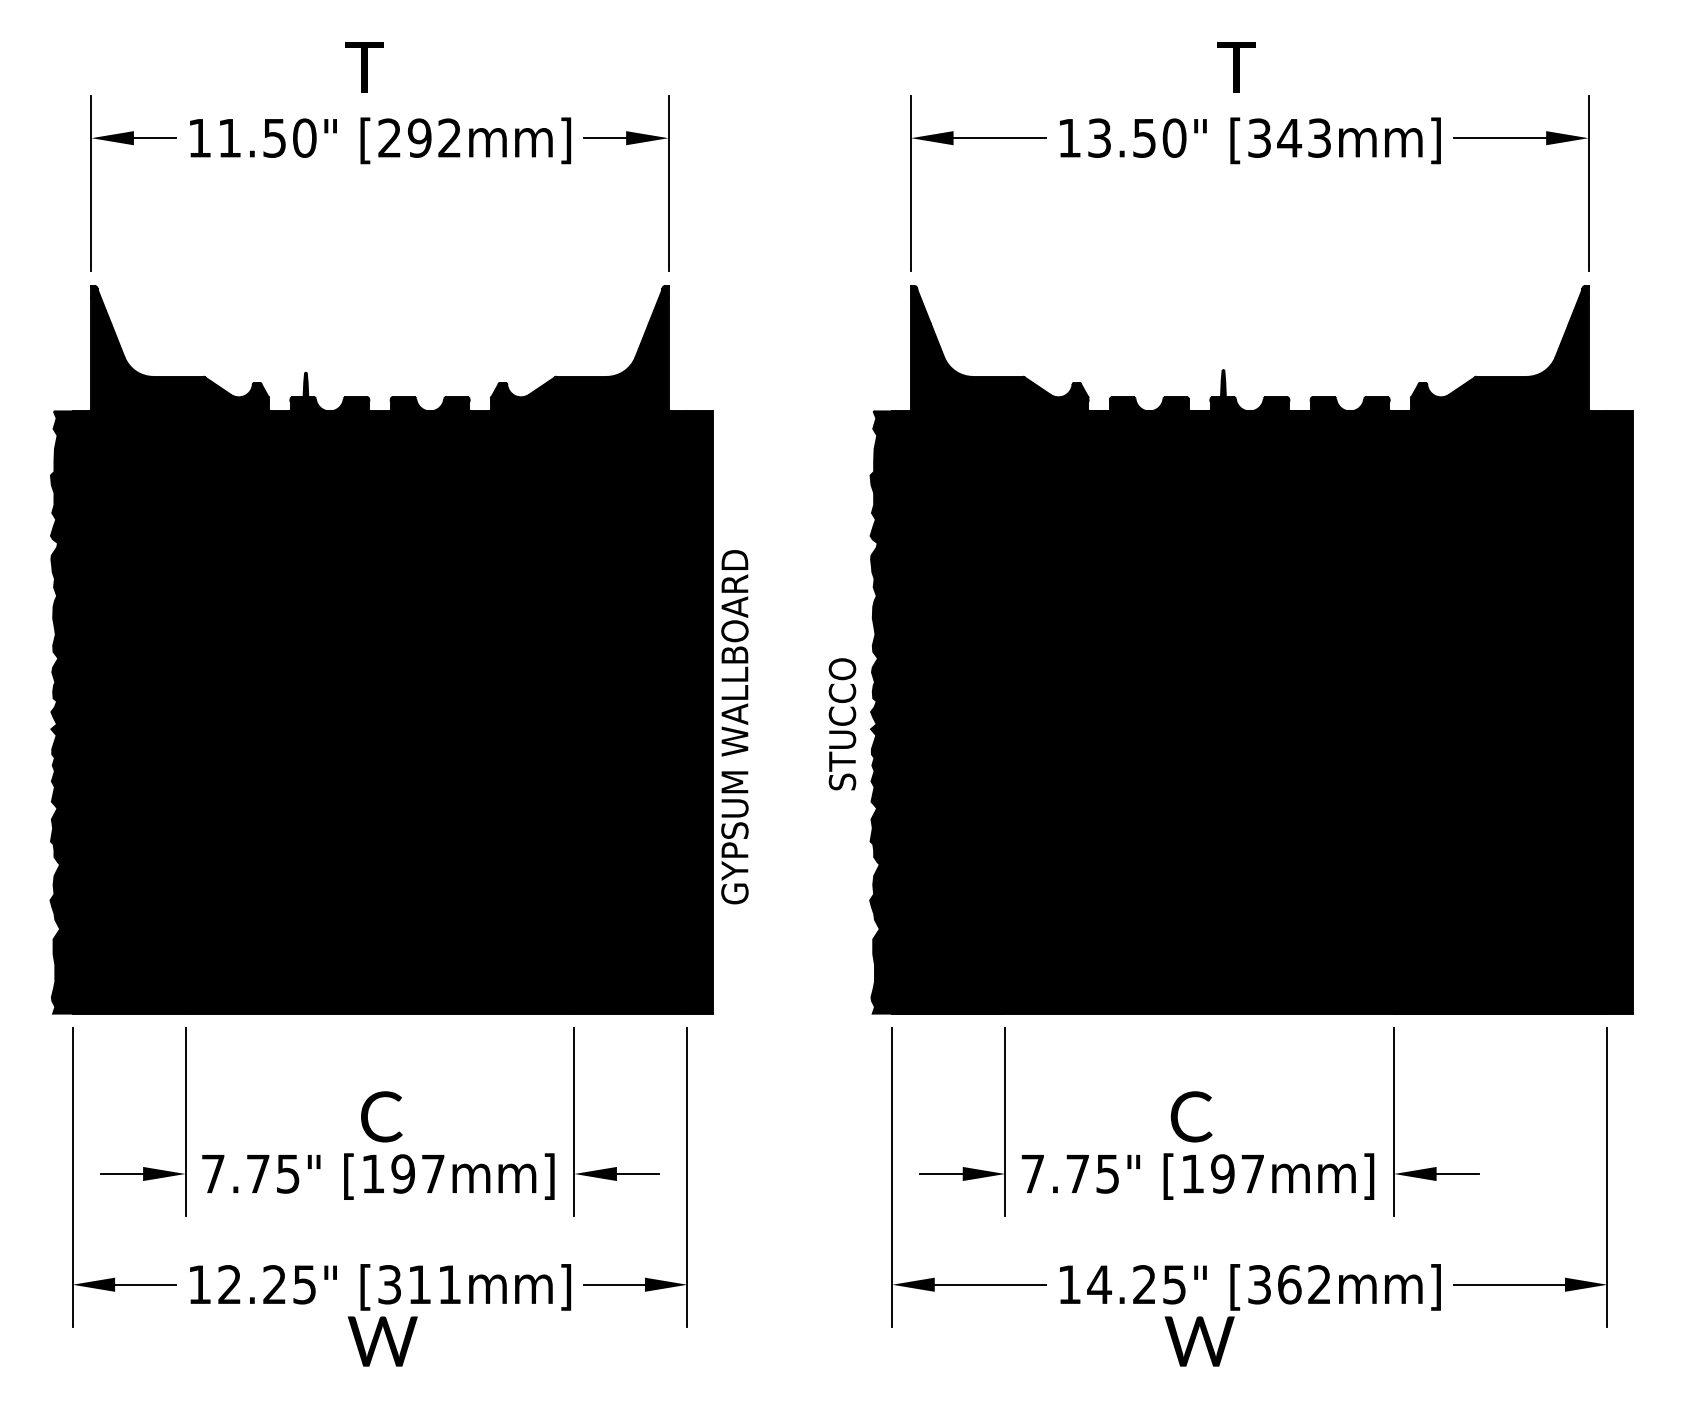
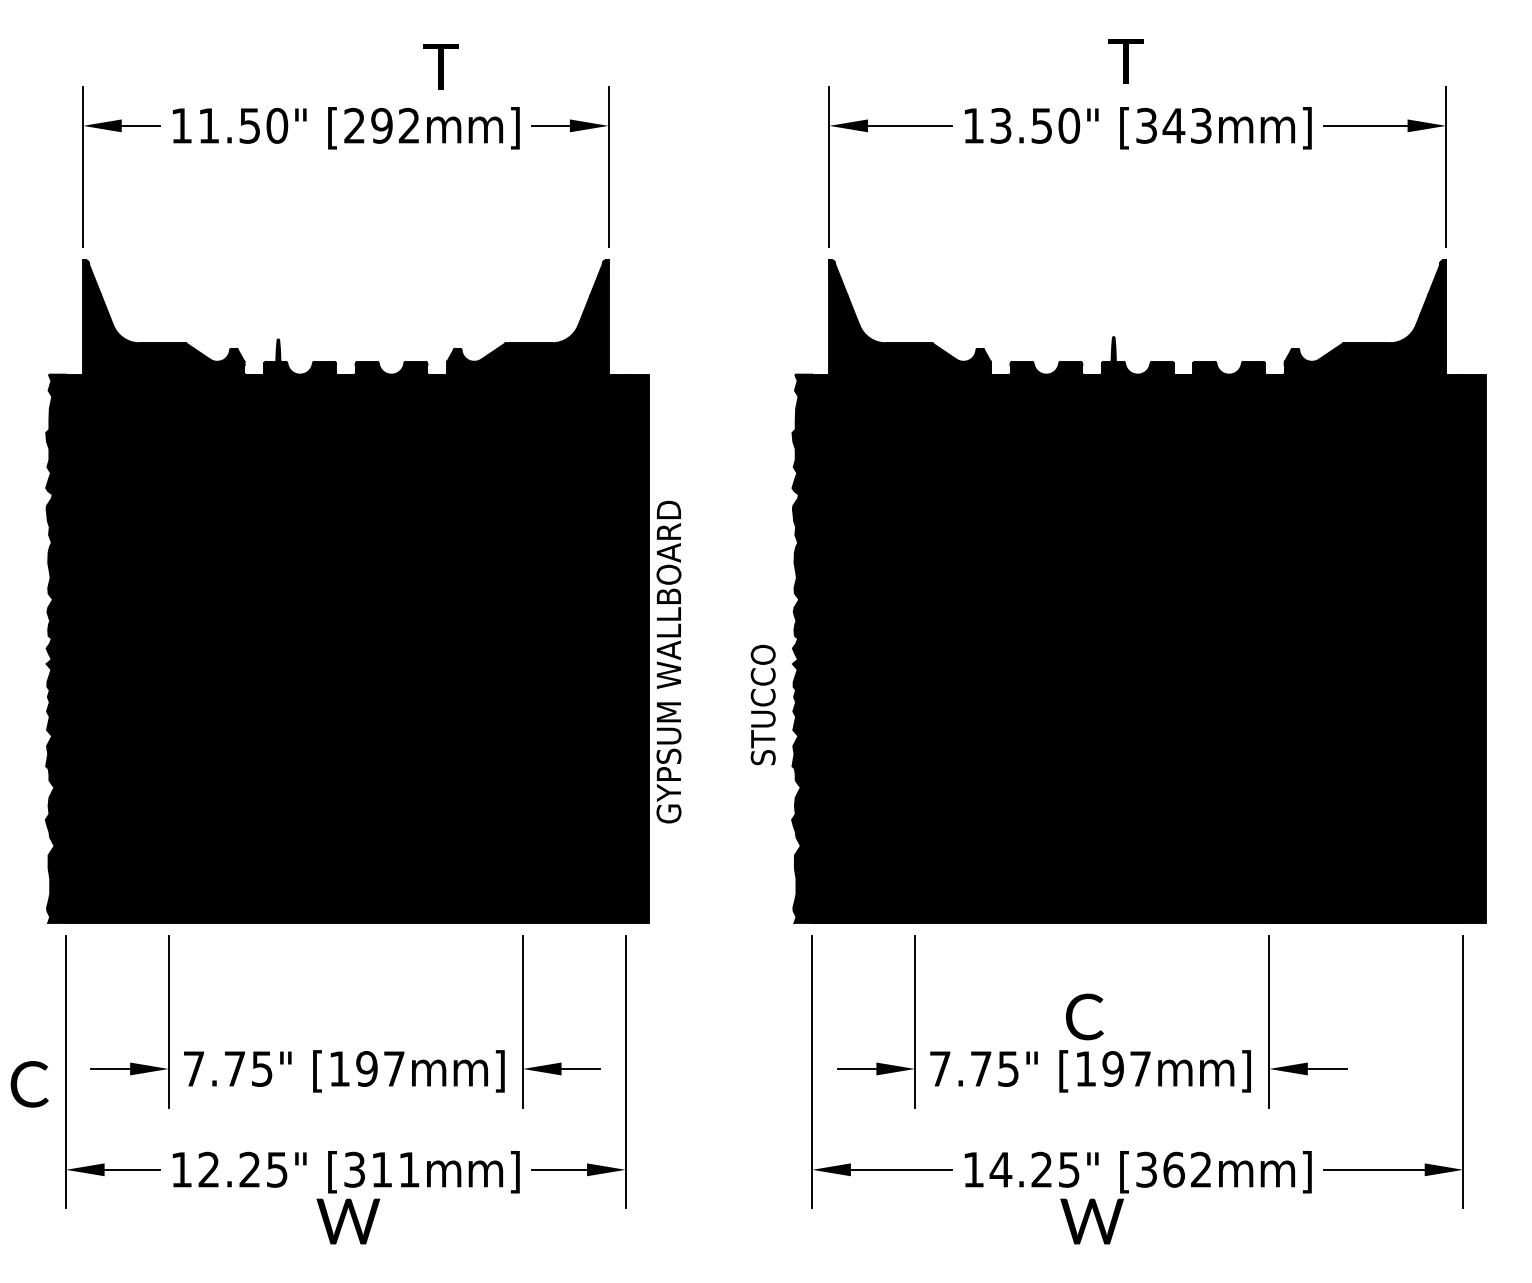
text: (364, 67) -> (440, 66), moved
text: (842, 724) -> (763, 705), moved
text: (381, 1116) -> (29, 1084), moved

